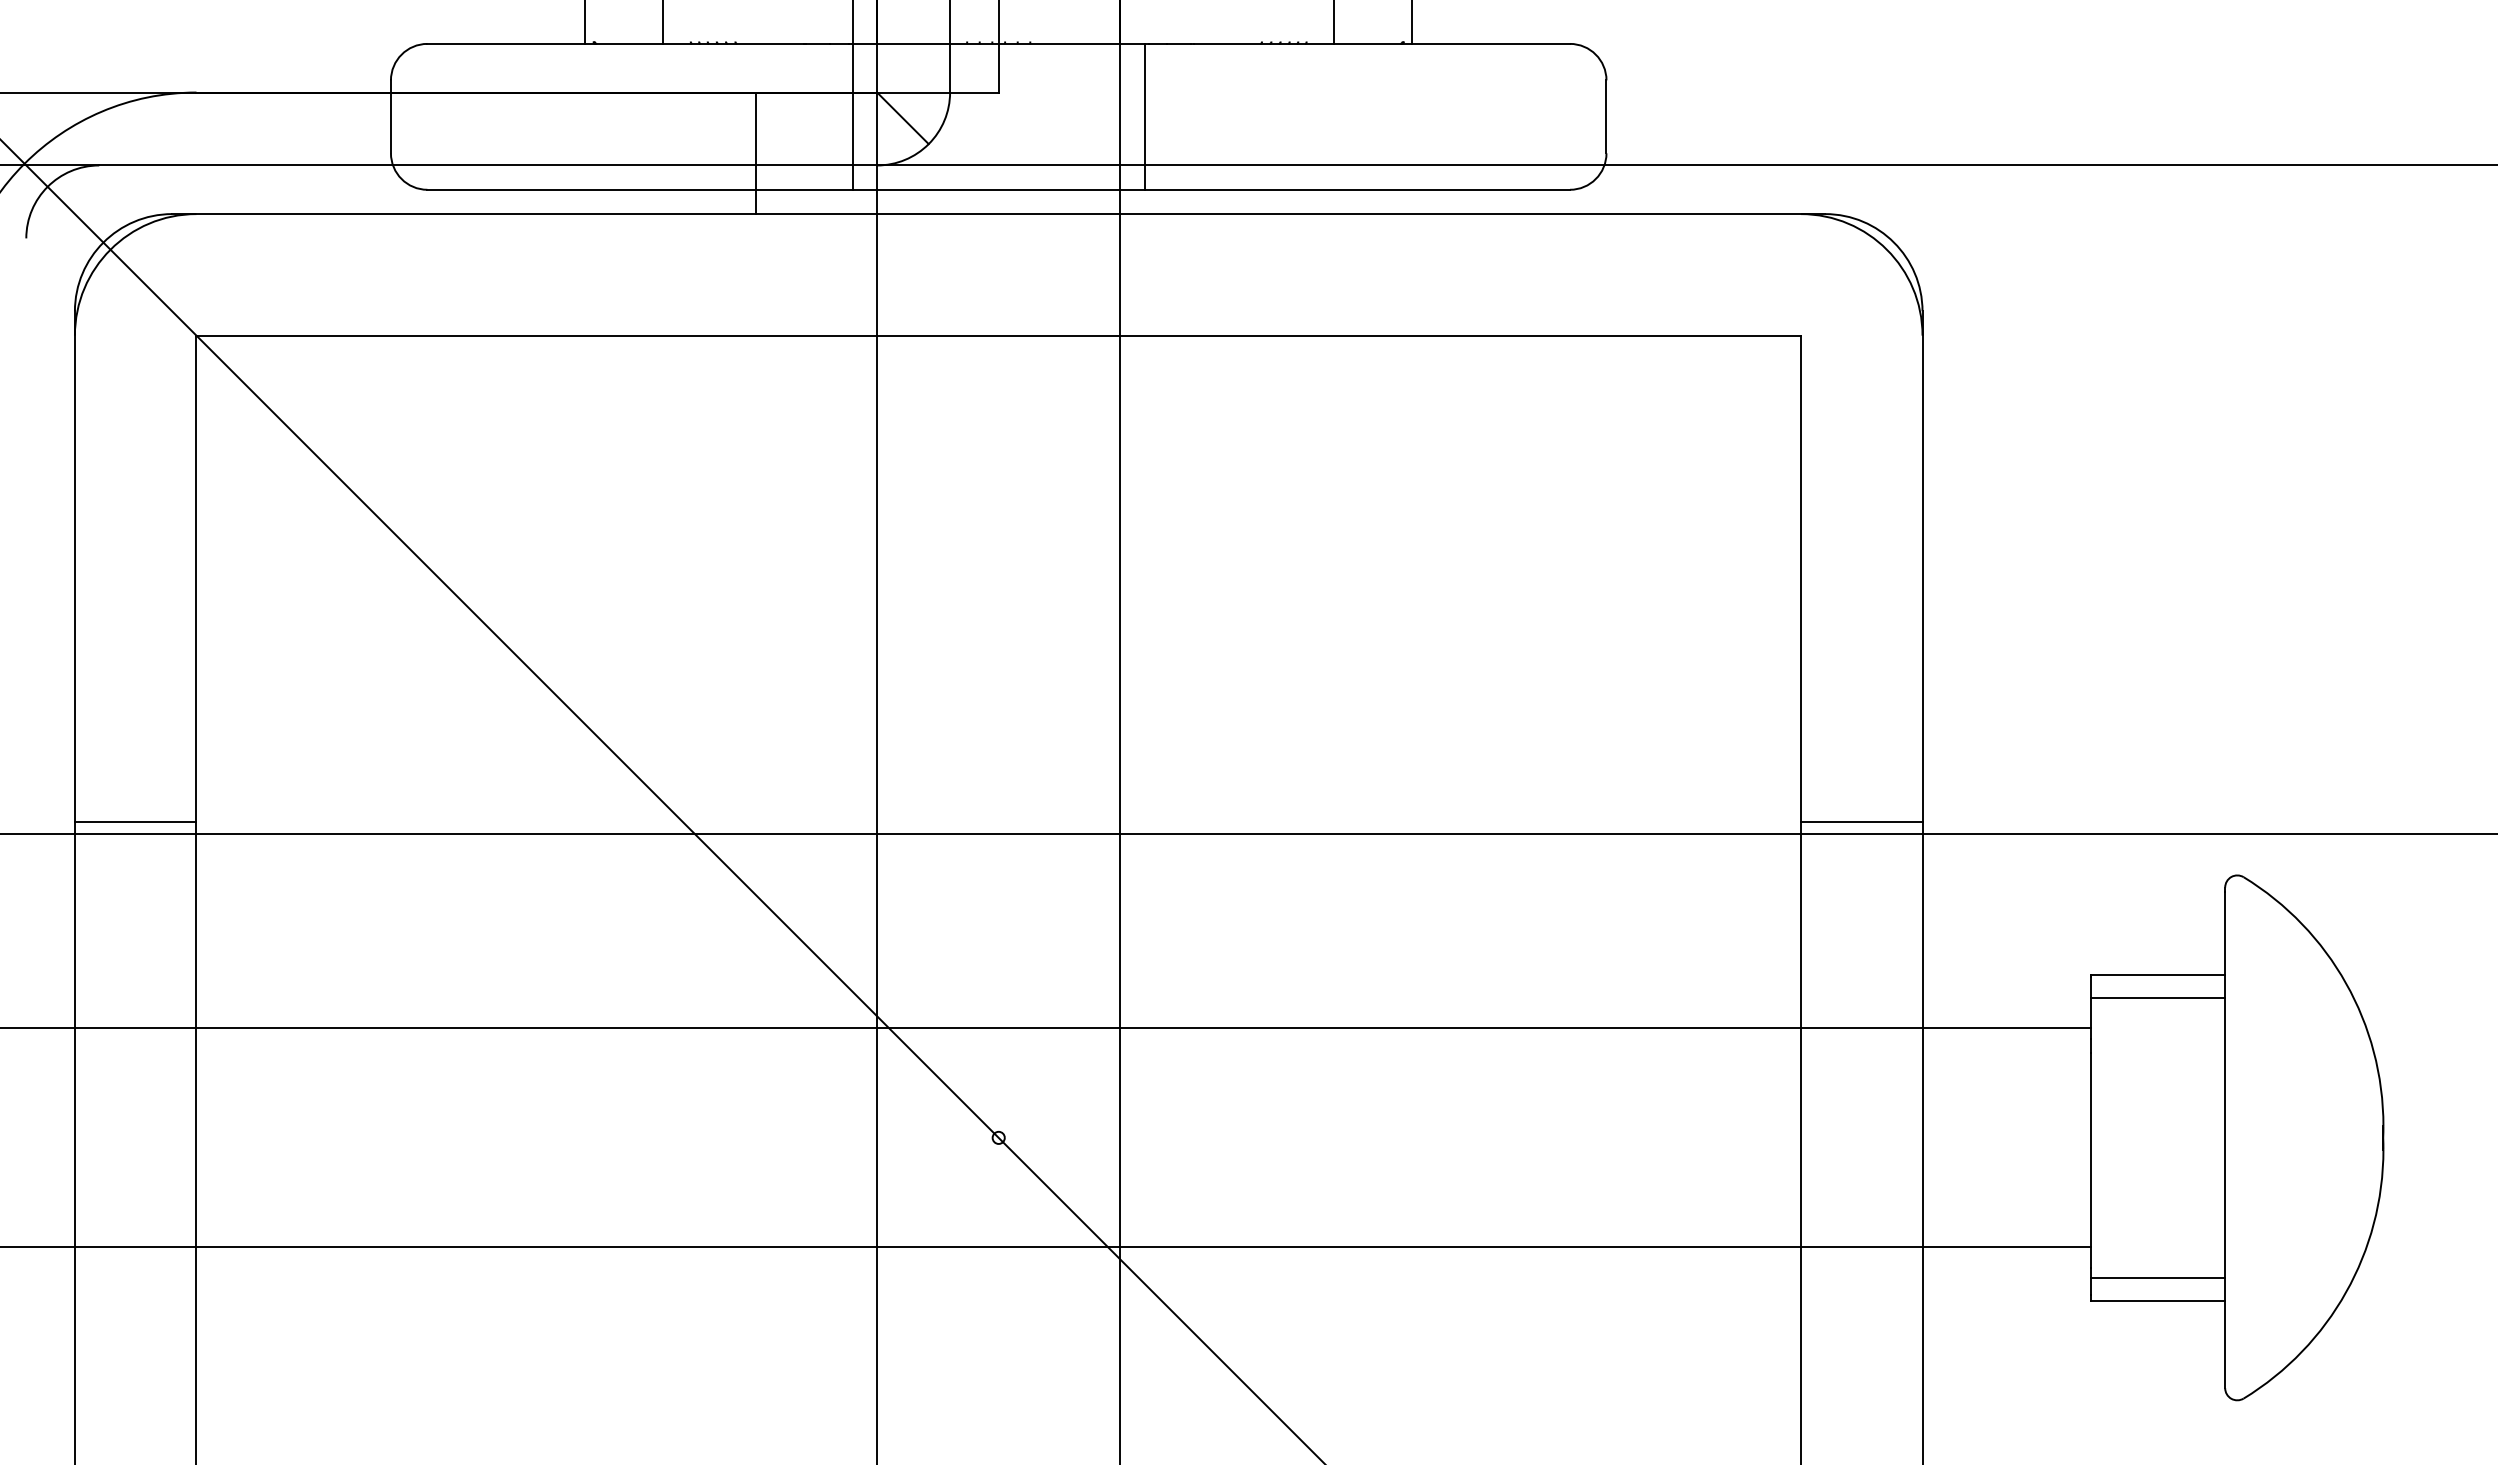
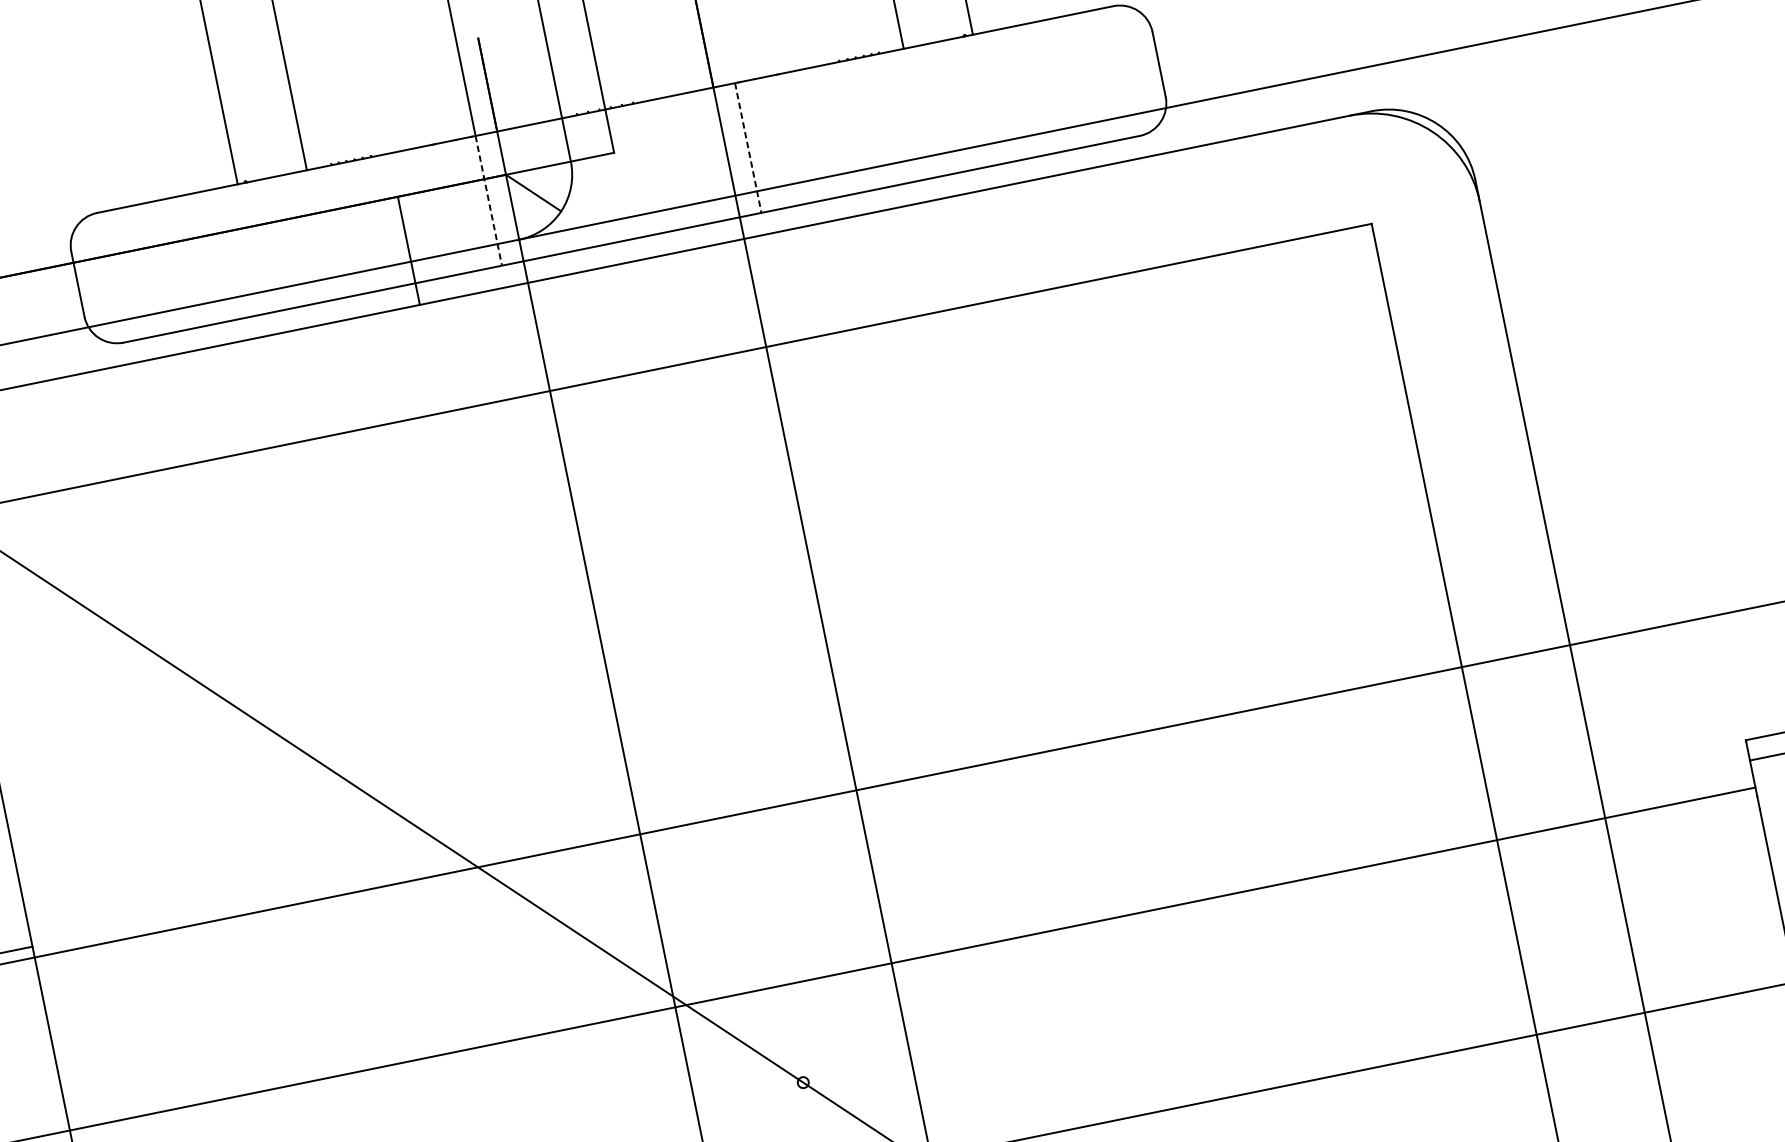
line: (852, 116) -> (488, 200), solid -> dashed
line: (1144, 116) -> (748, 147), solid -> dashed
line: (1861, 821) -> (1513, 645), removed

